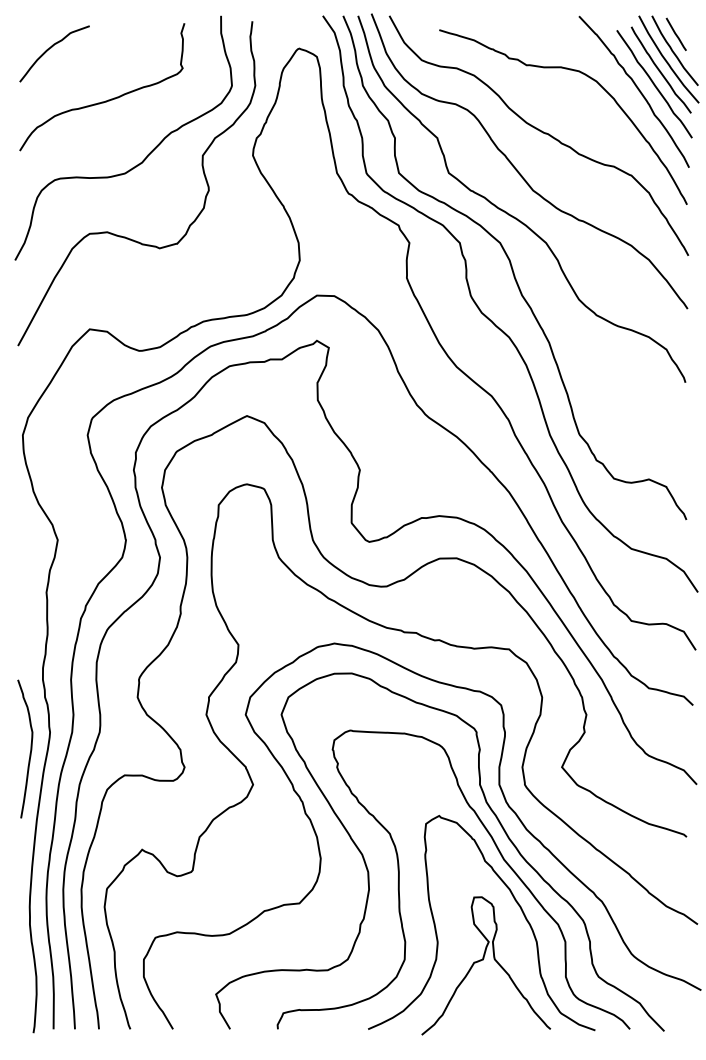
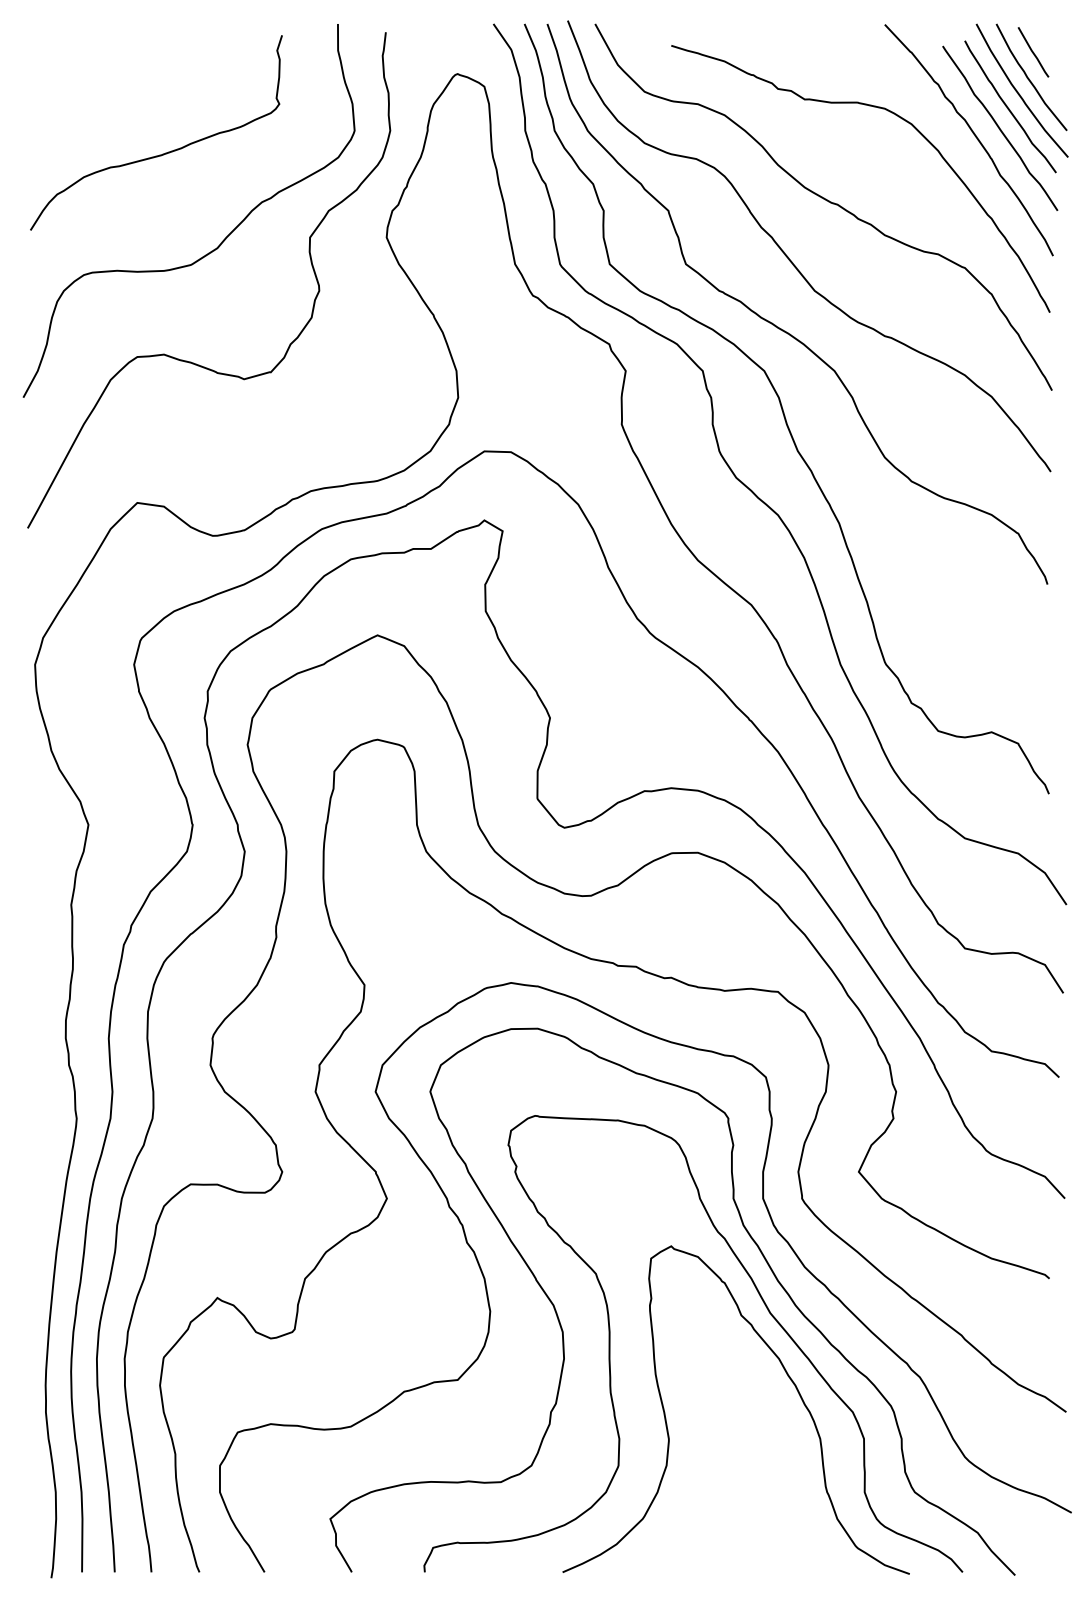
curve: (51, 48) -> (78, 73), removed
curve: (30, 748) -> (46, 1143), removed
curve: (483, 960) -> (738, 1467), removed

